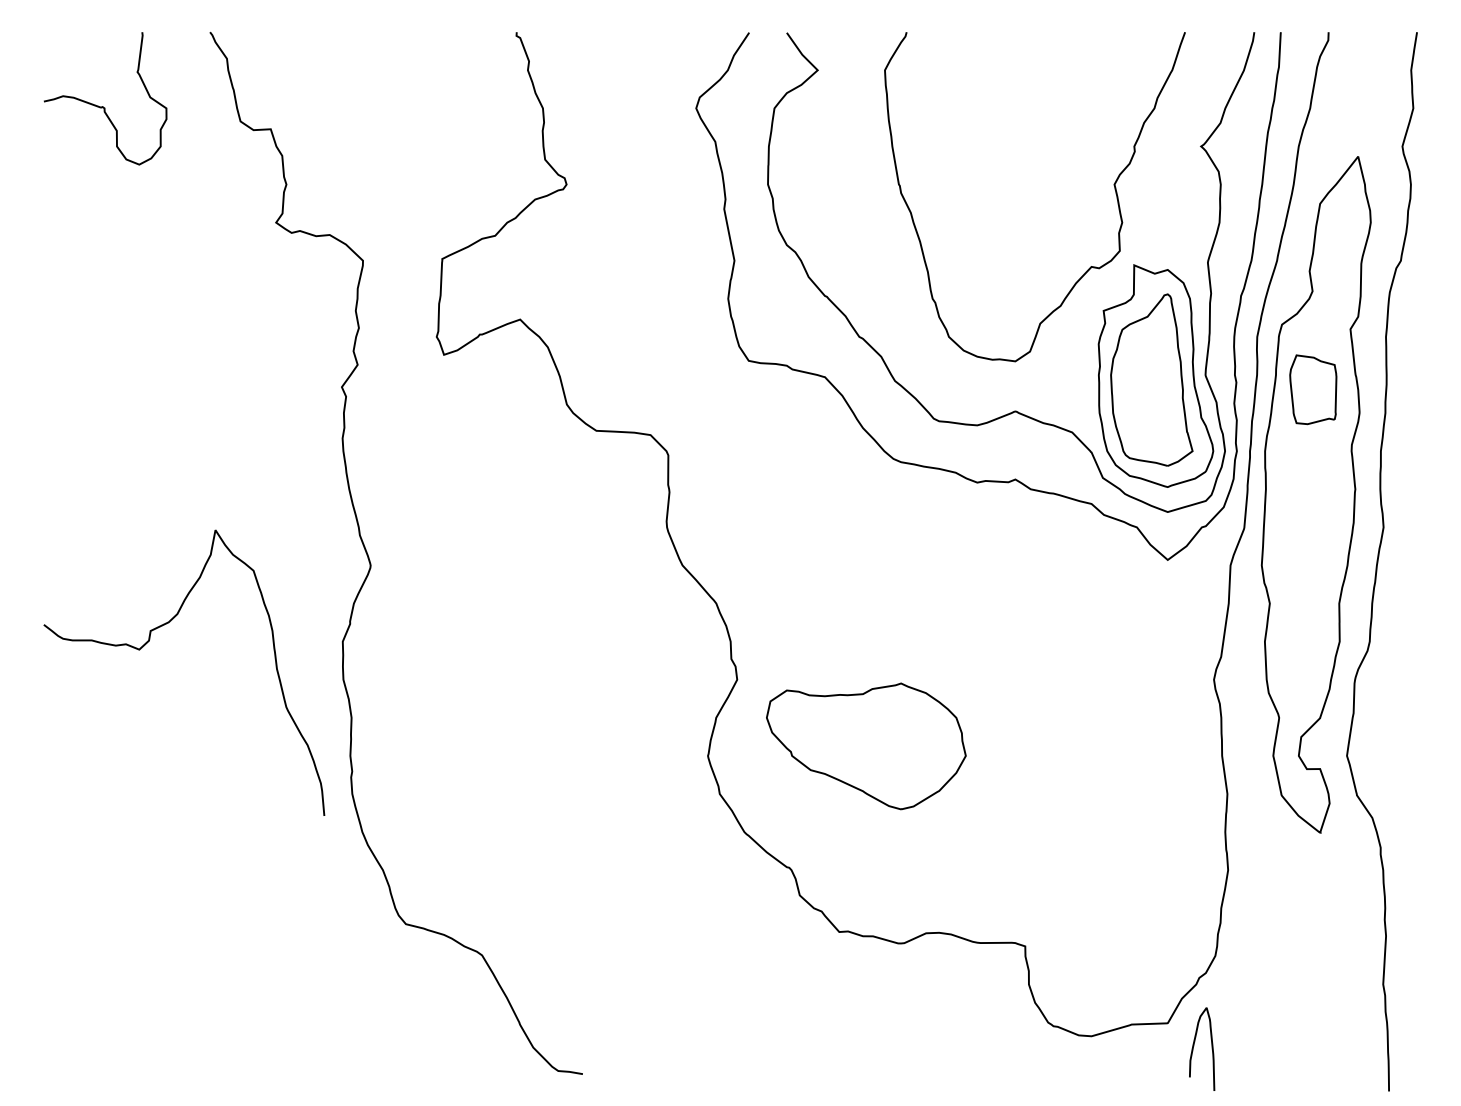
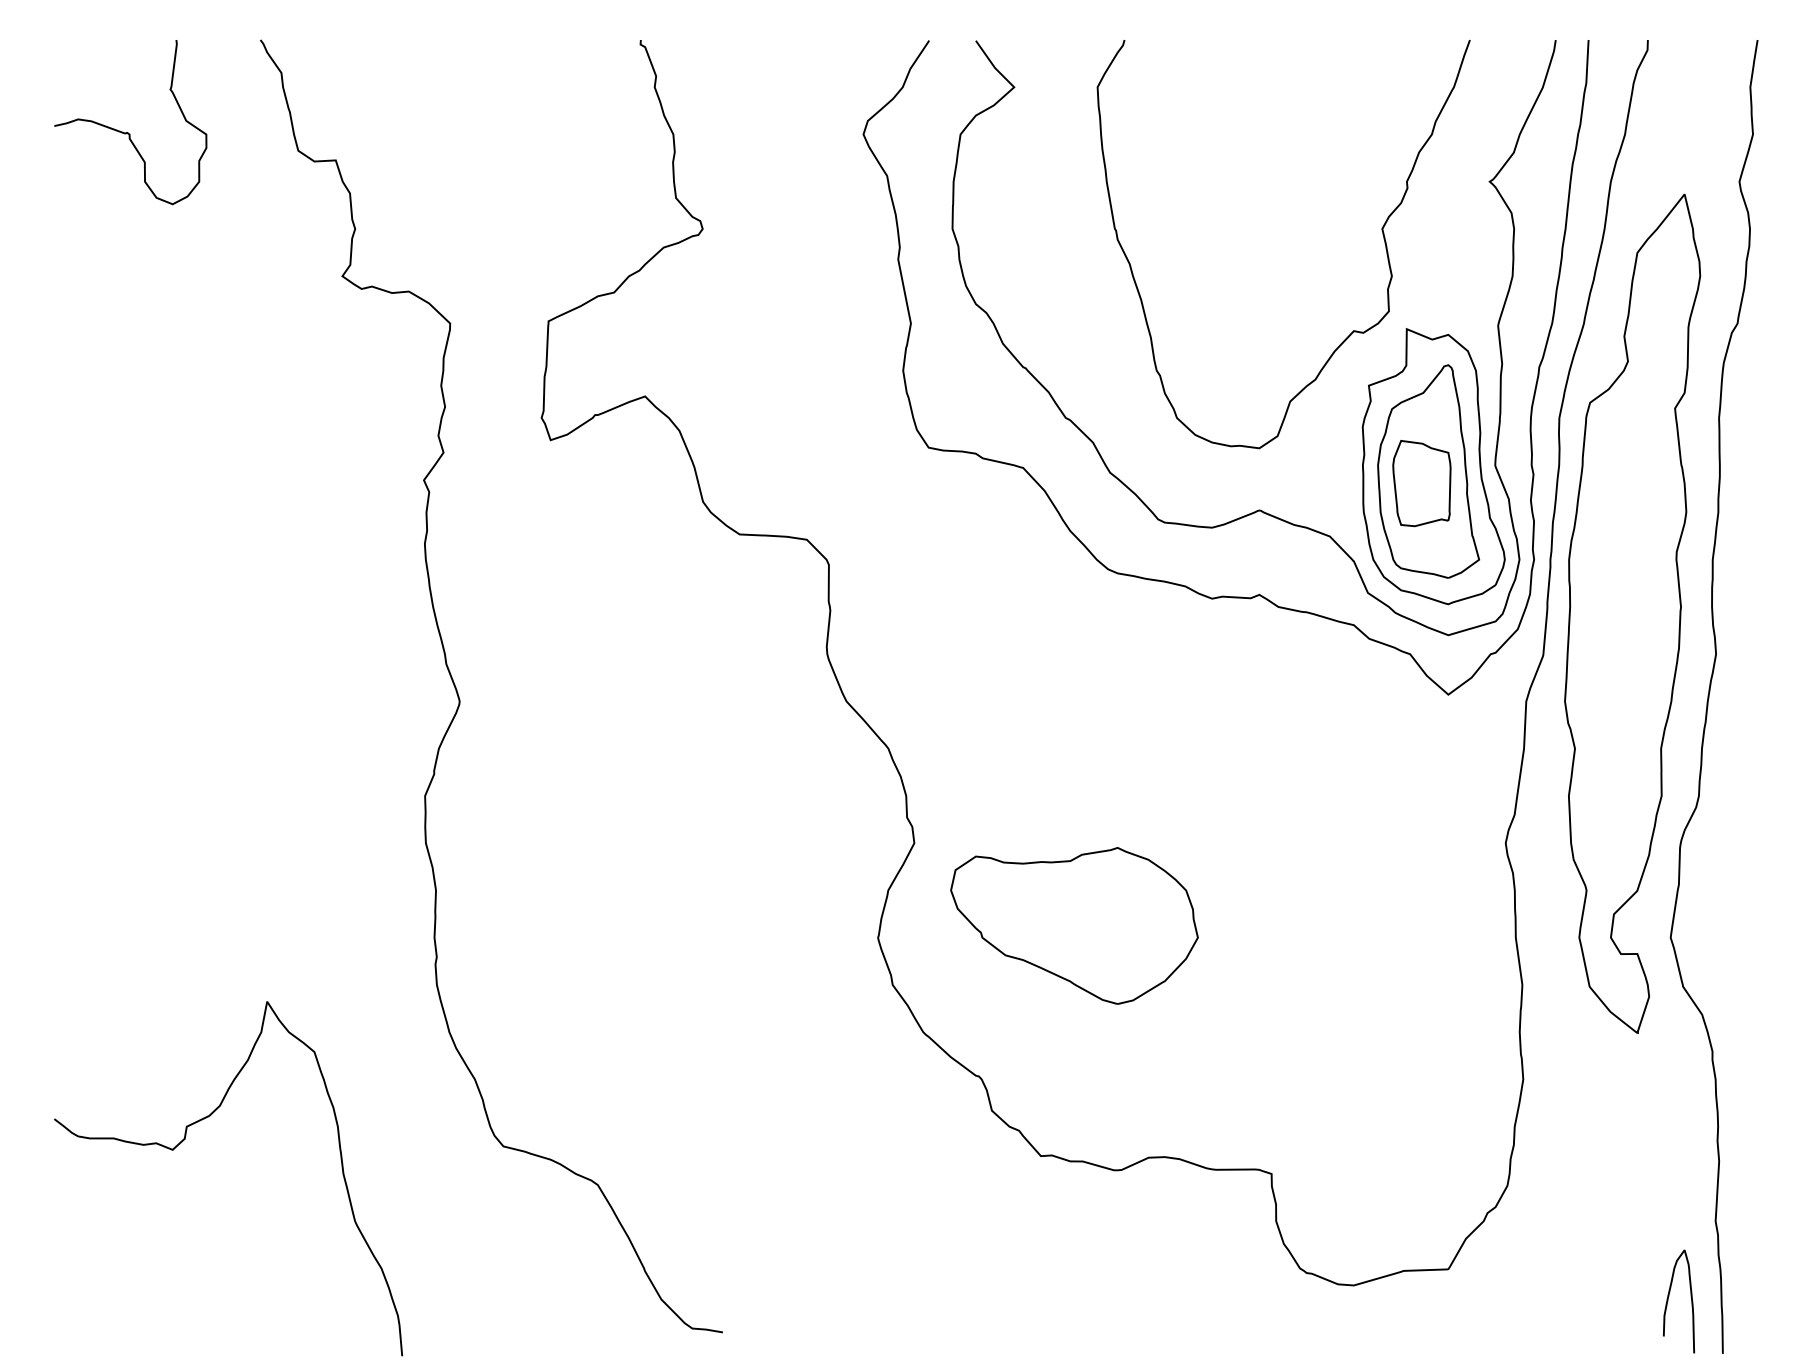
part: (1312, 389) -> (1421, 483), moved
curve: (149, 641) -> (185, 1139), moved
curve: (1193, 1049) -> (1668, 1301), moved

